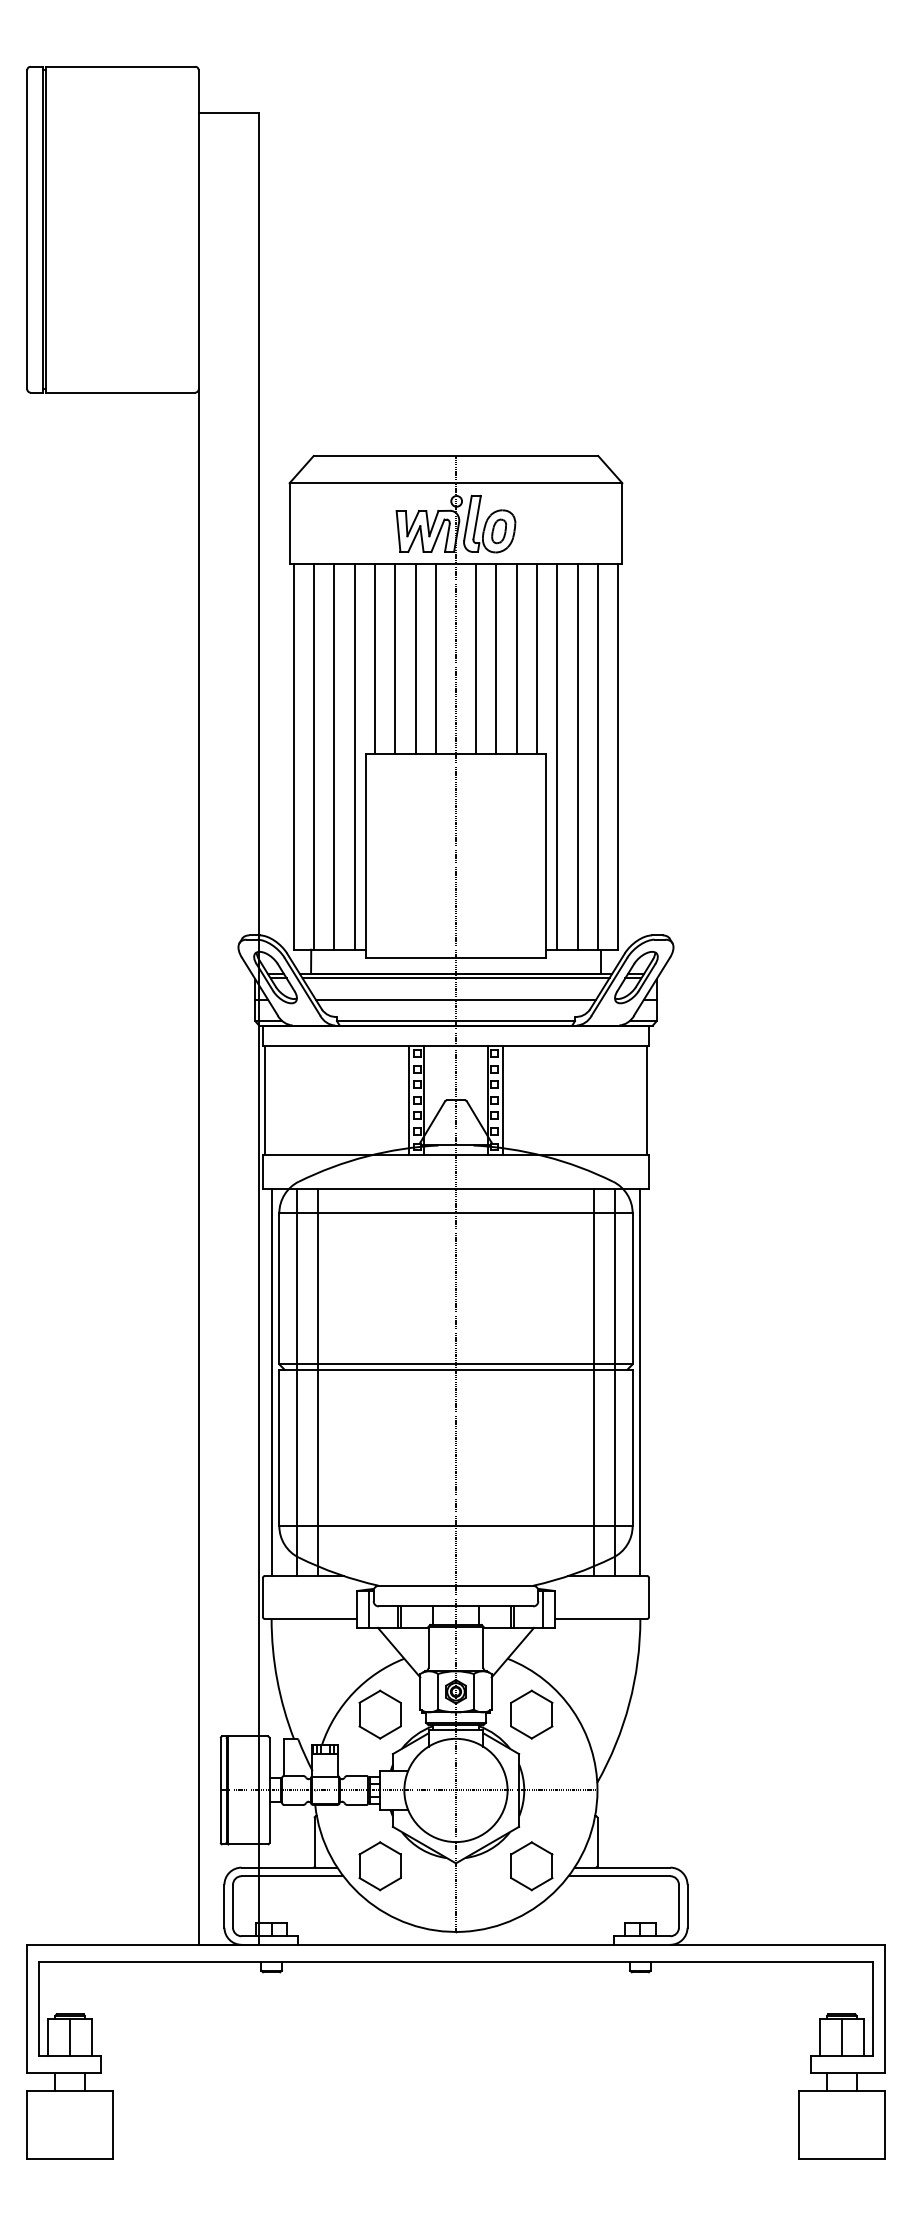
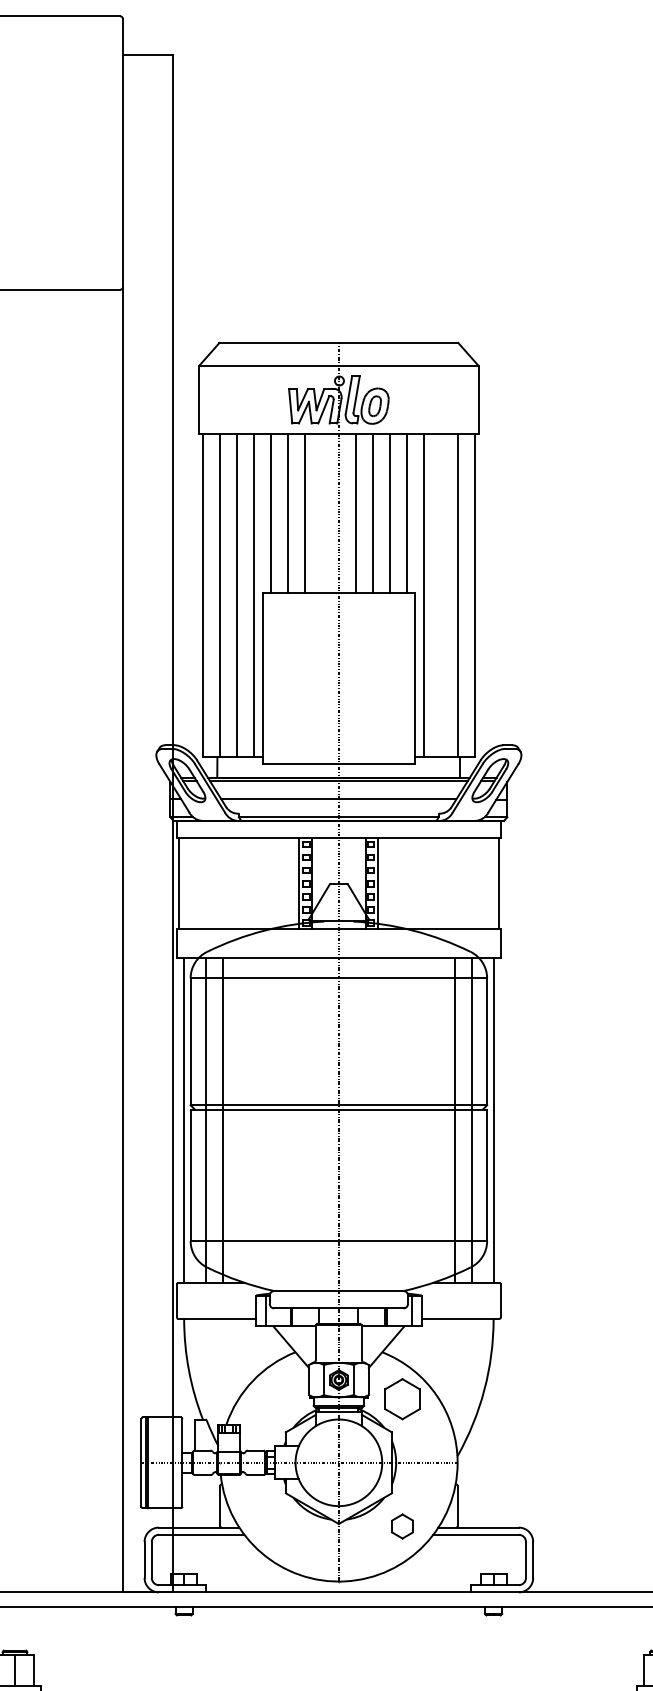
line: (435, 659) -> (321, 513), removed
line: (577, 756) -> (440, 595), removed
part: (379, 1714) -> (274, 1399), removed
part: (379, 1866) -> (274, 1526), removed
part: (531, 1866) -> (402, 1526), size x0.6

